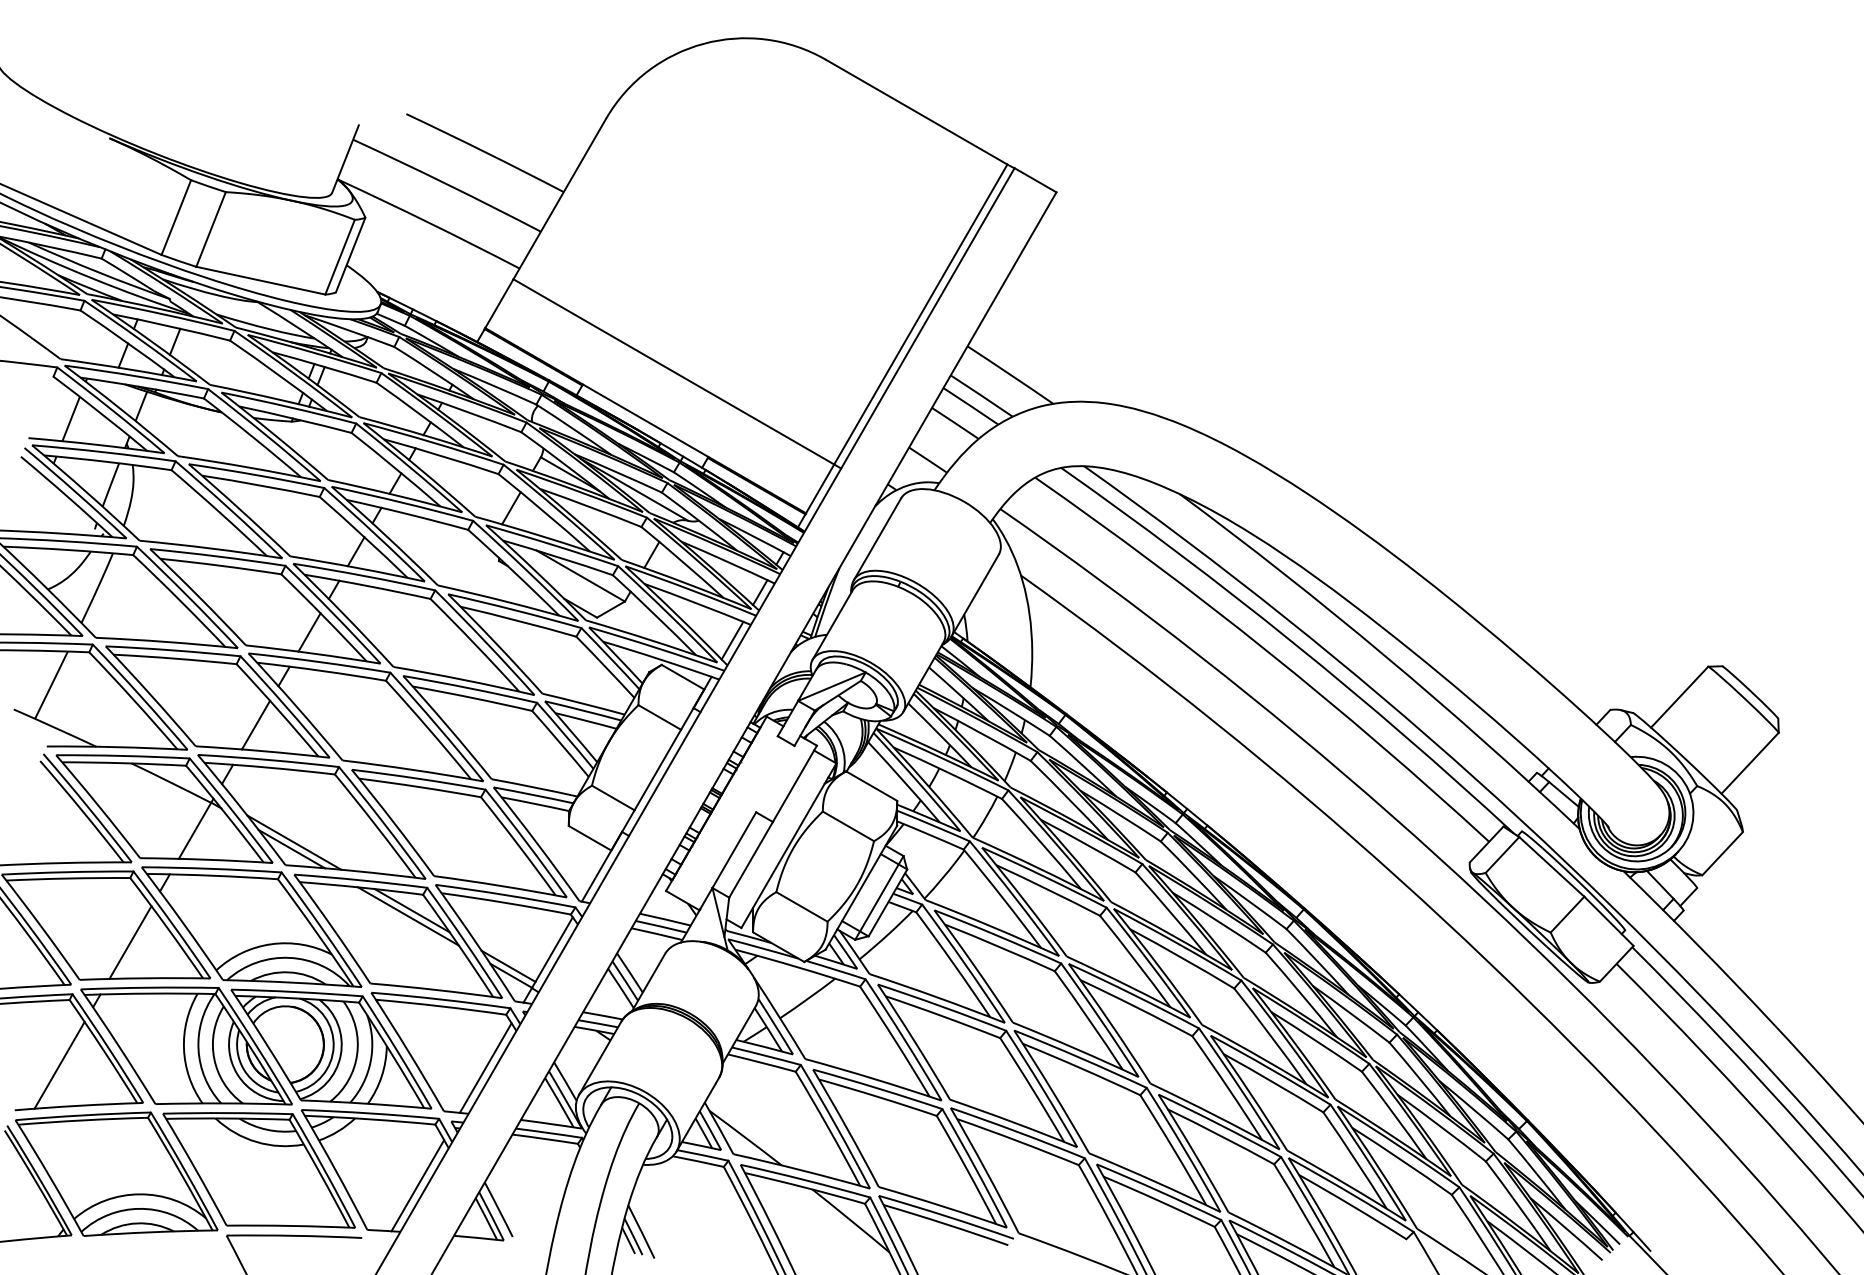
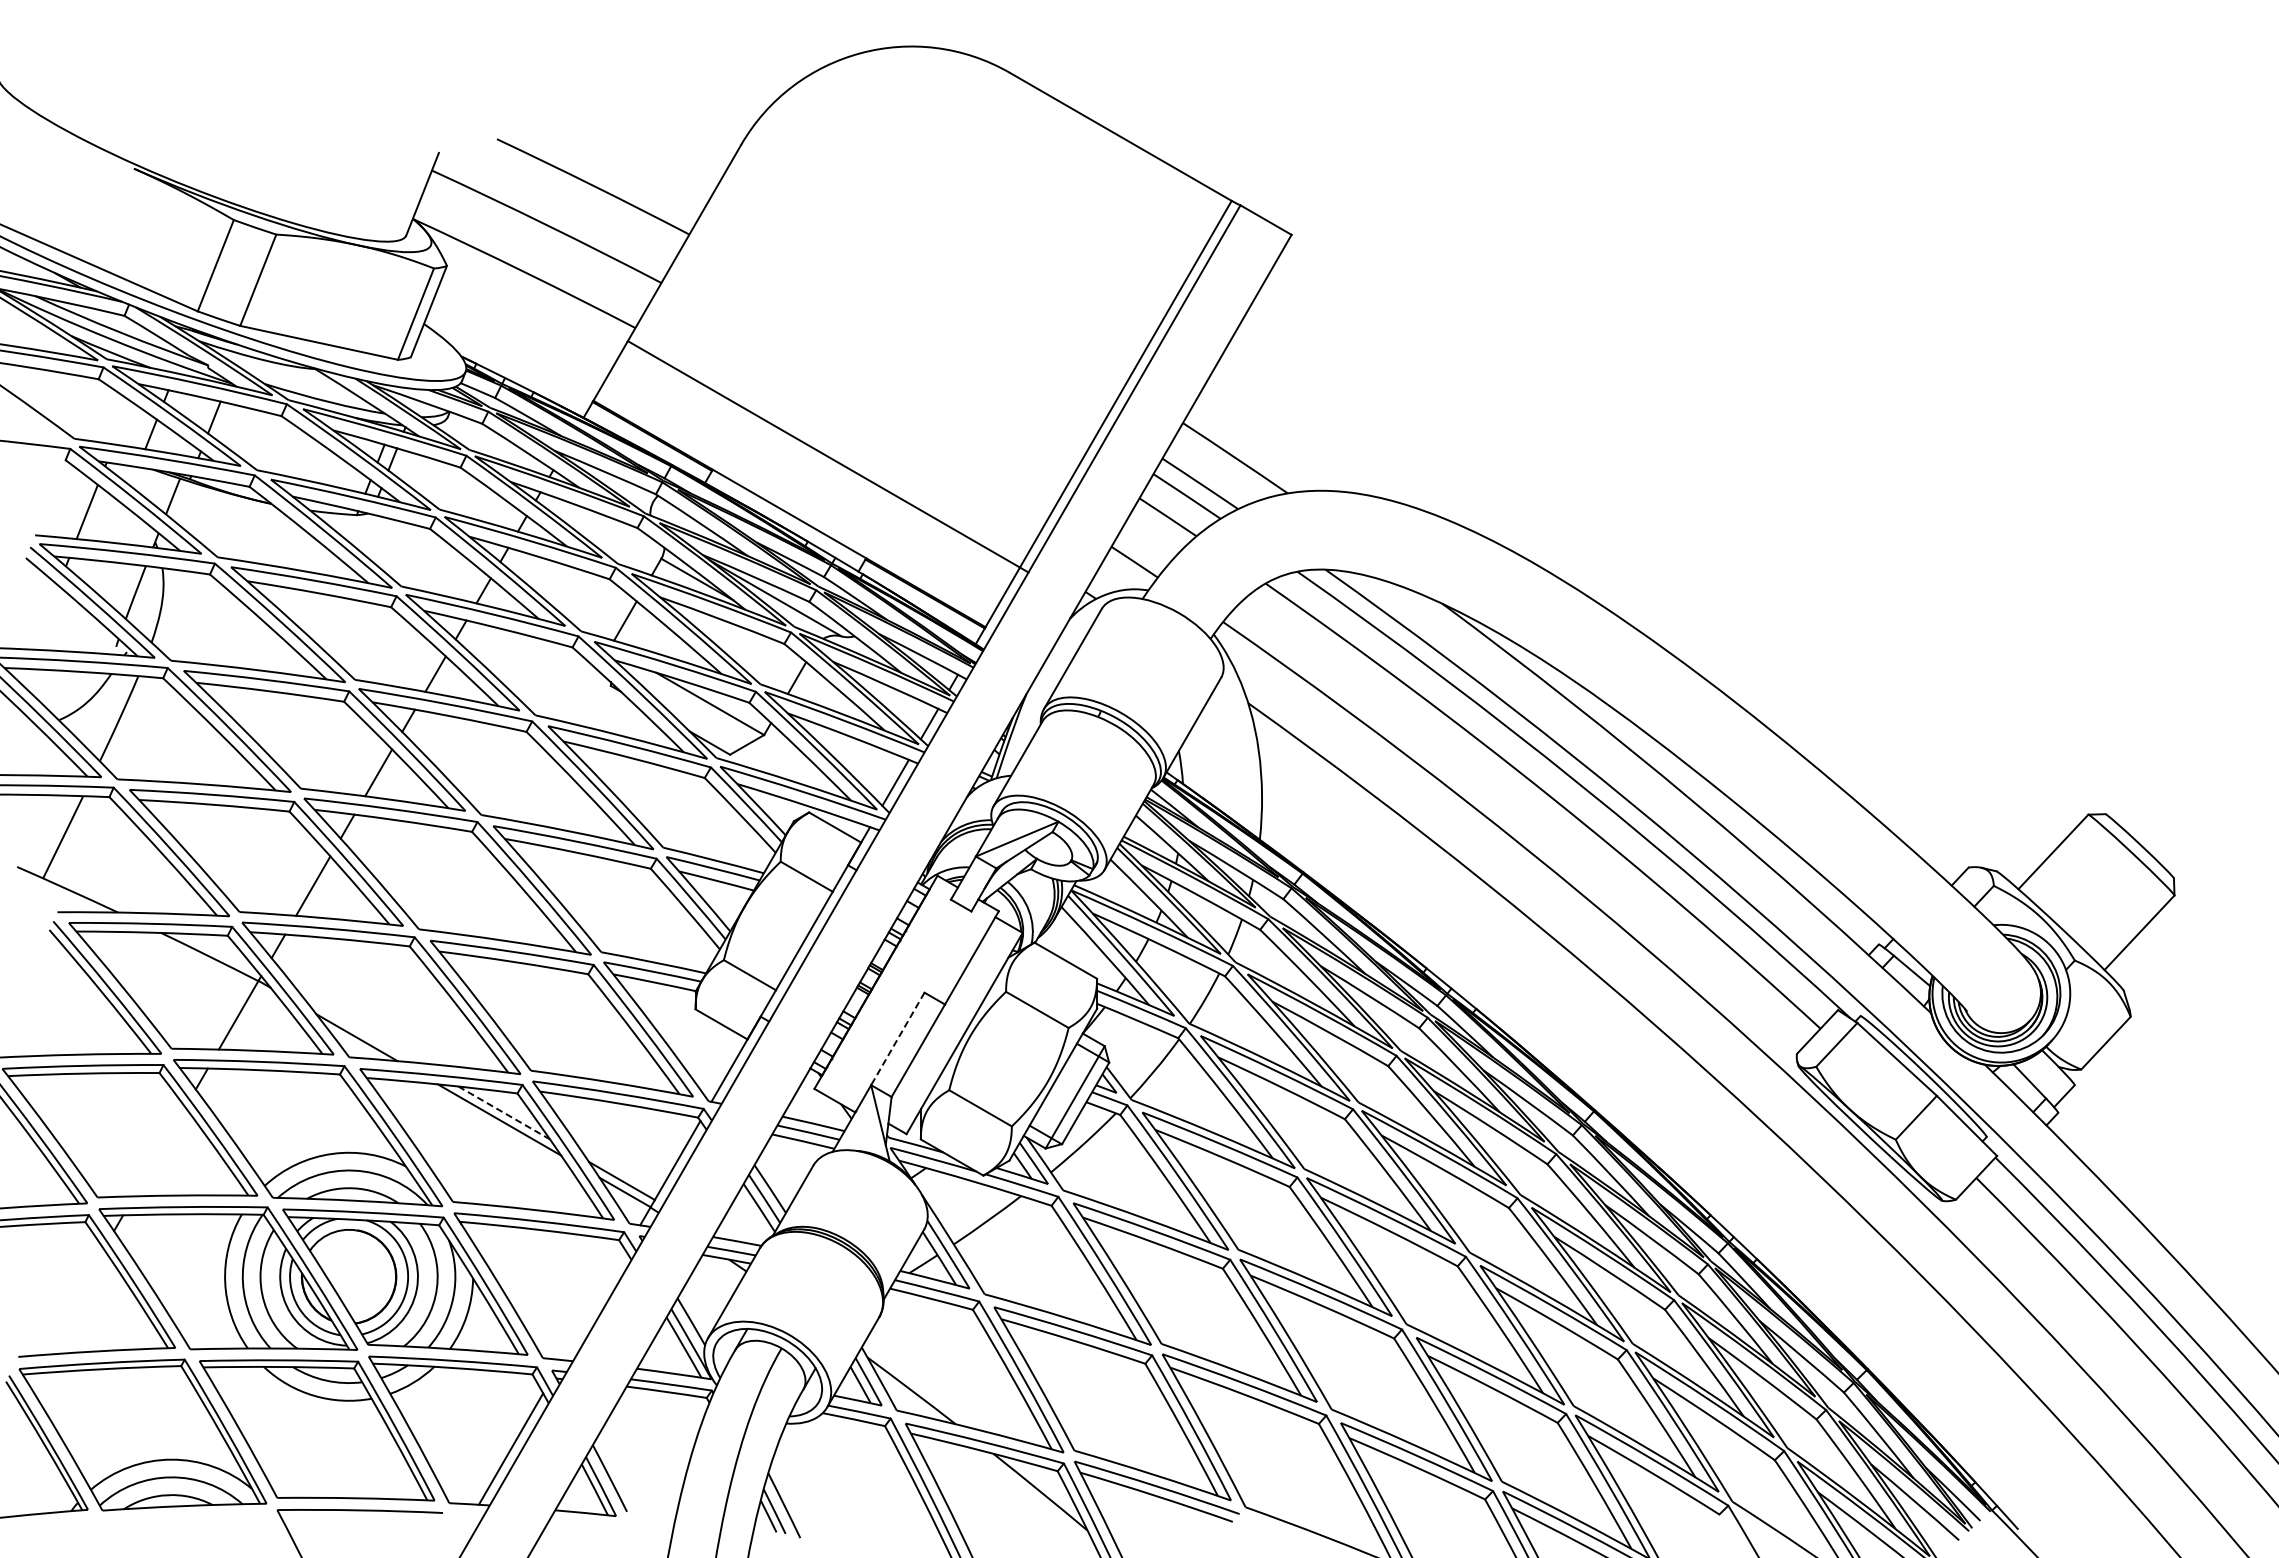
line: (293, 842) -> (359, 1029), removed
line: (734, 850) -> (897, 1039), solid -> dashed
line: (412, 910) -> (504, 1112), solid -> dashed
line: (130, 942) -> (159, 1151), removed
line: (59, 1064) -> (72, 1301), removed
line: (485, 1068) -> (593, 1305), removed

